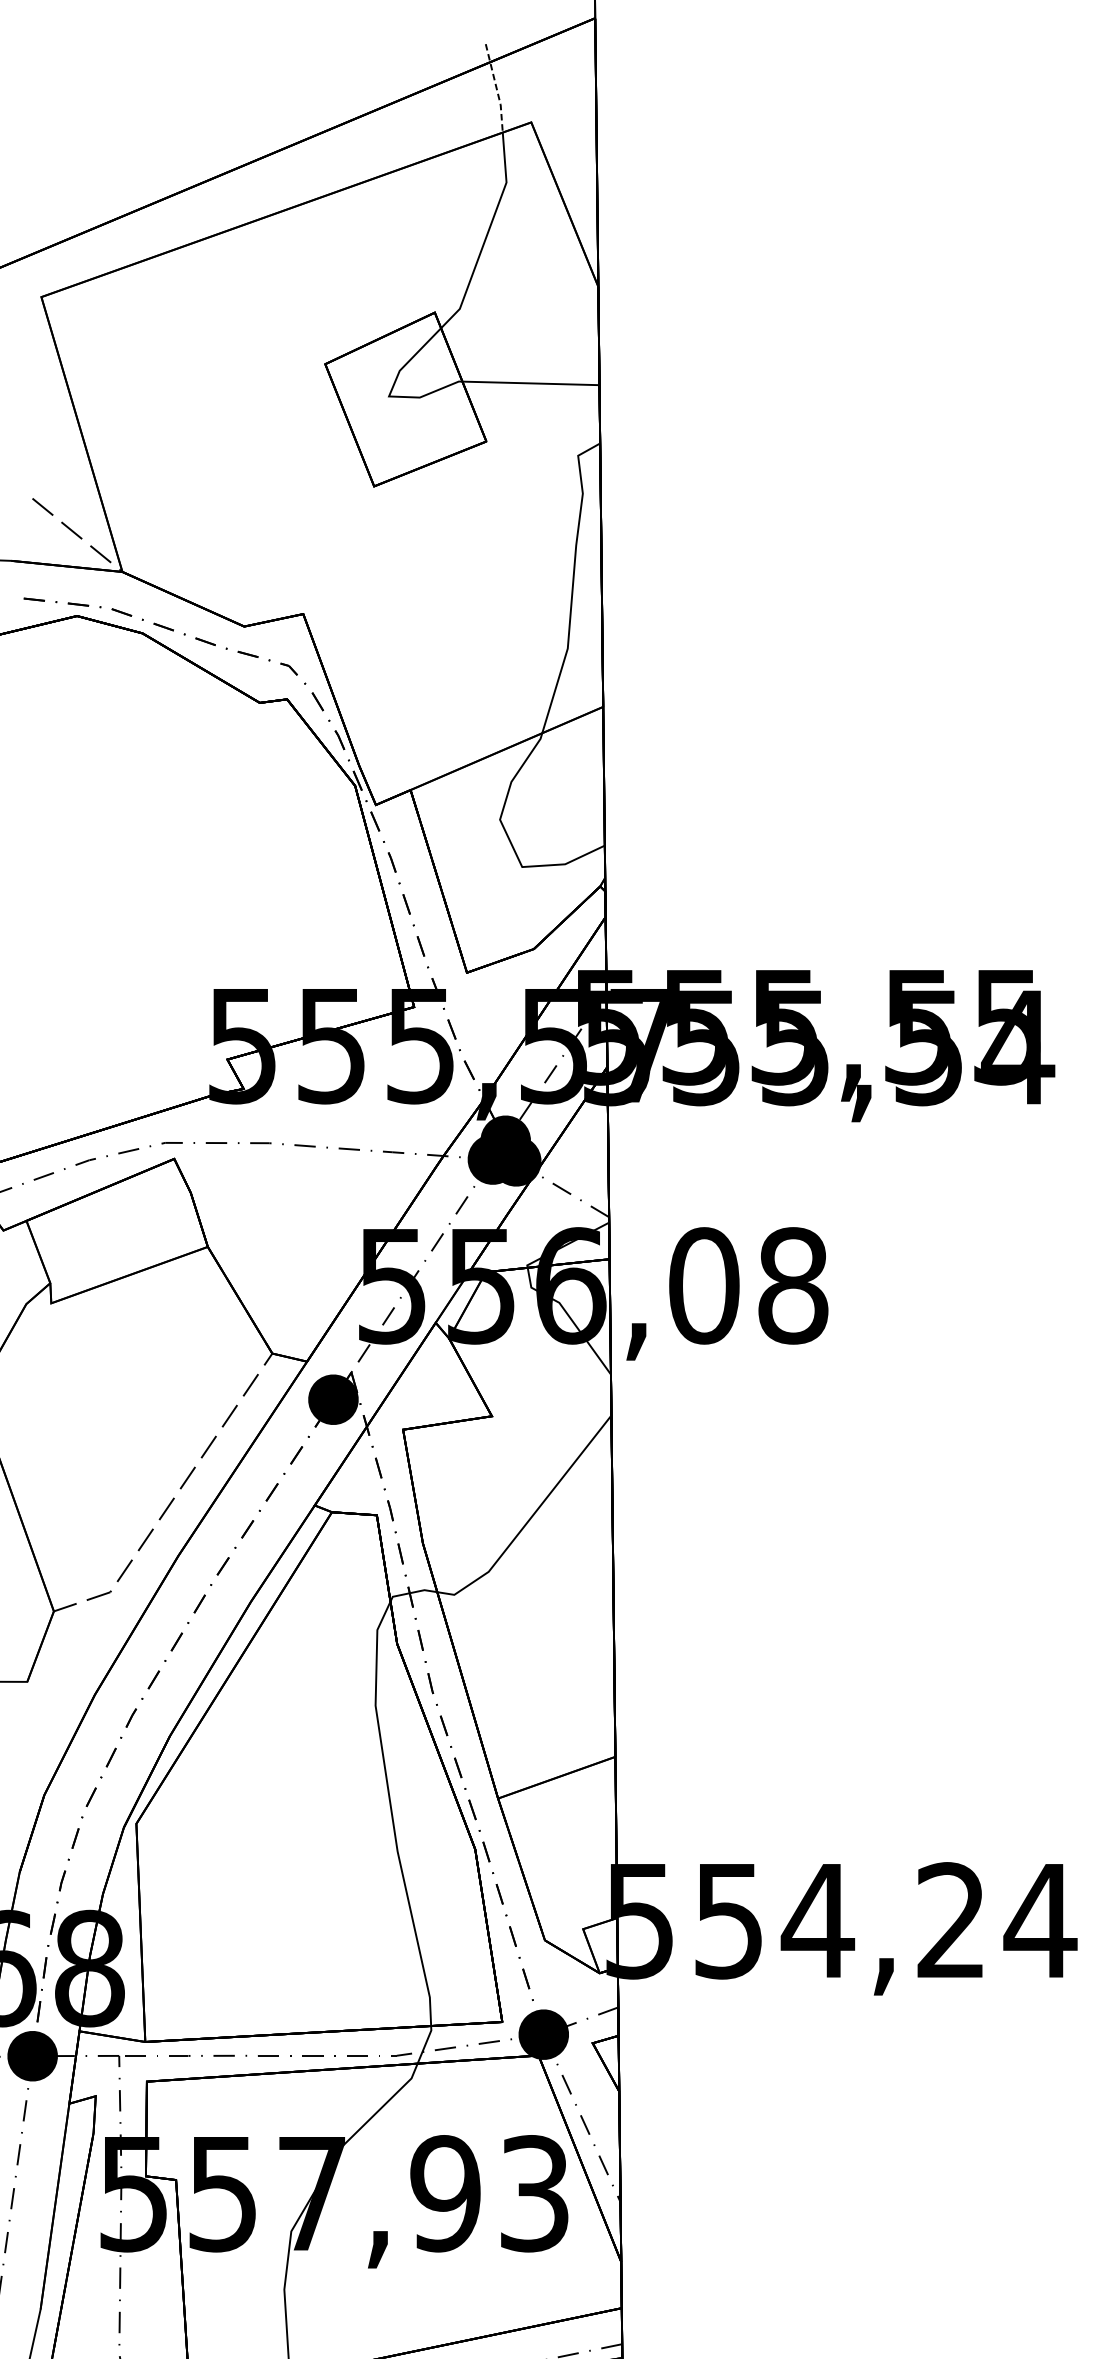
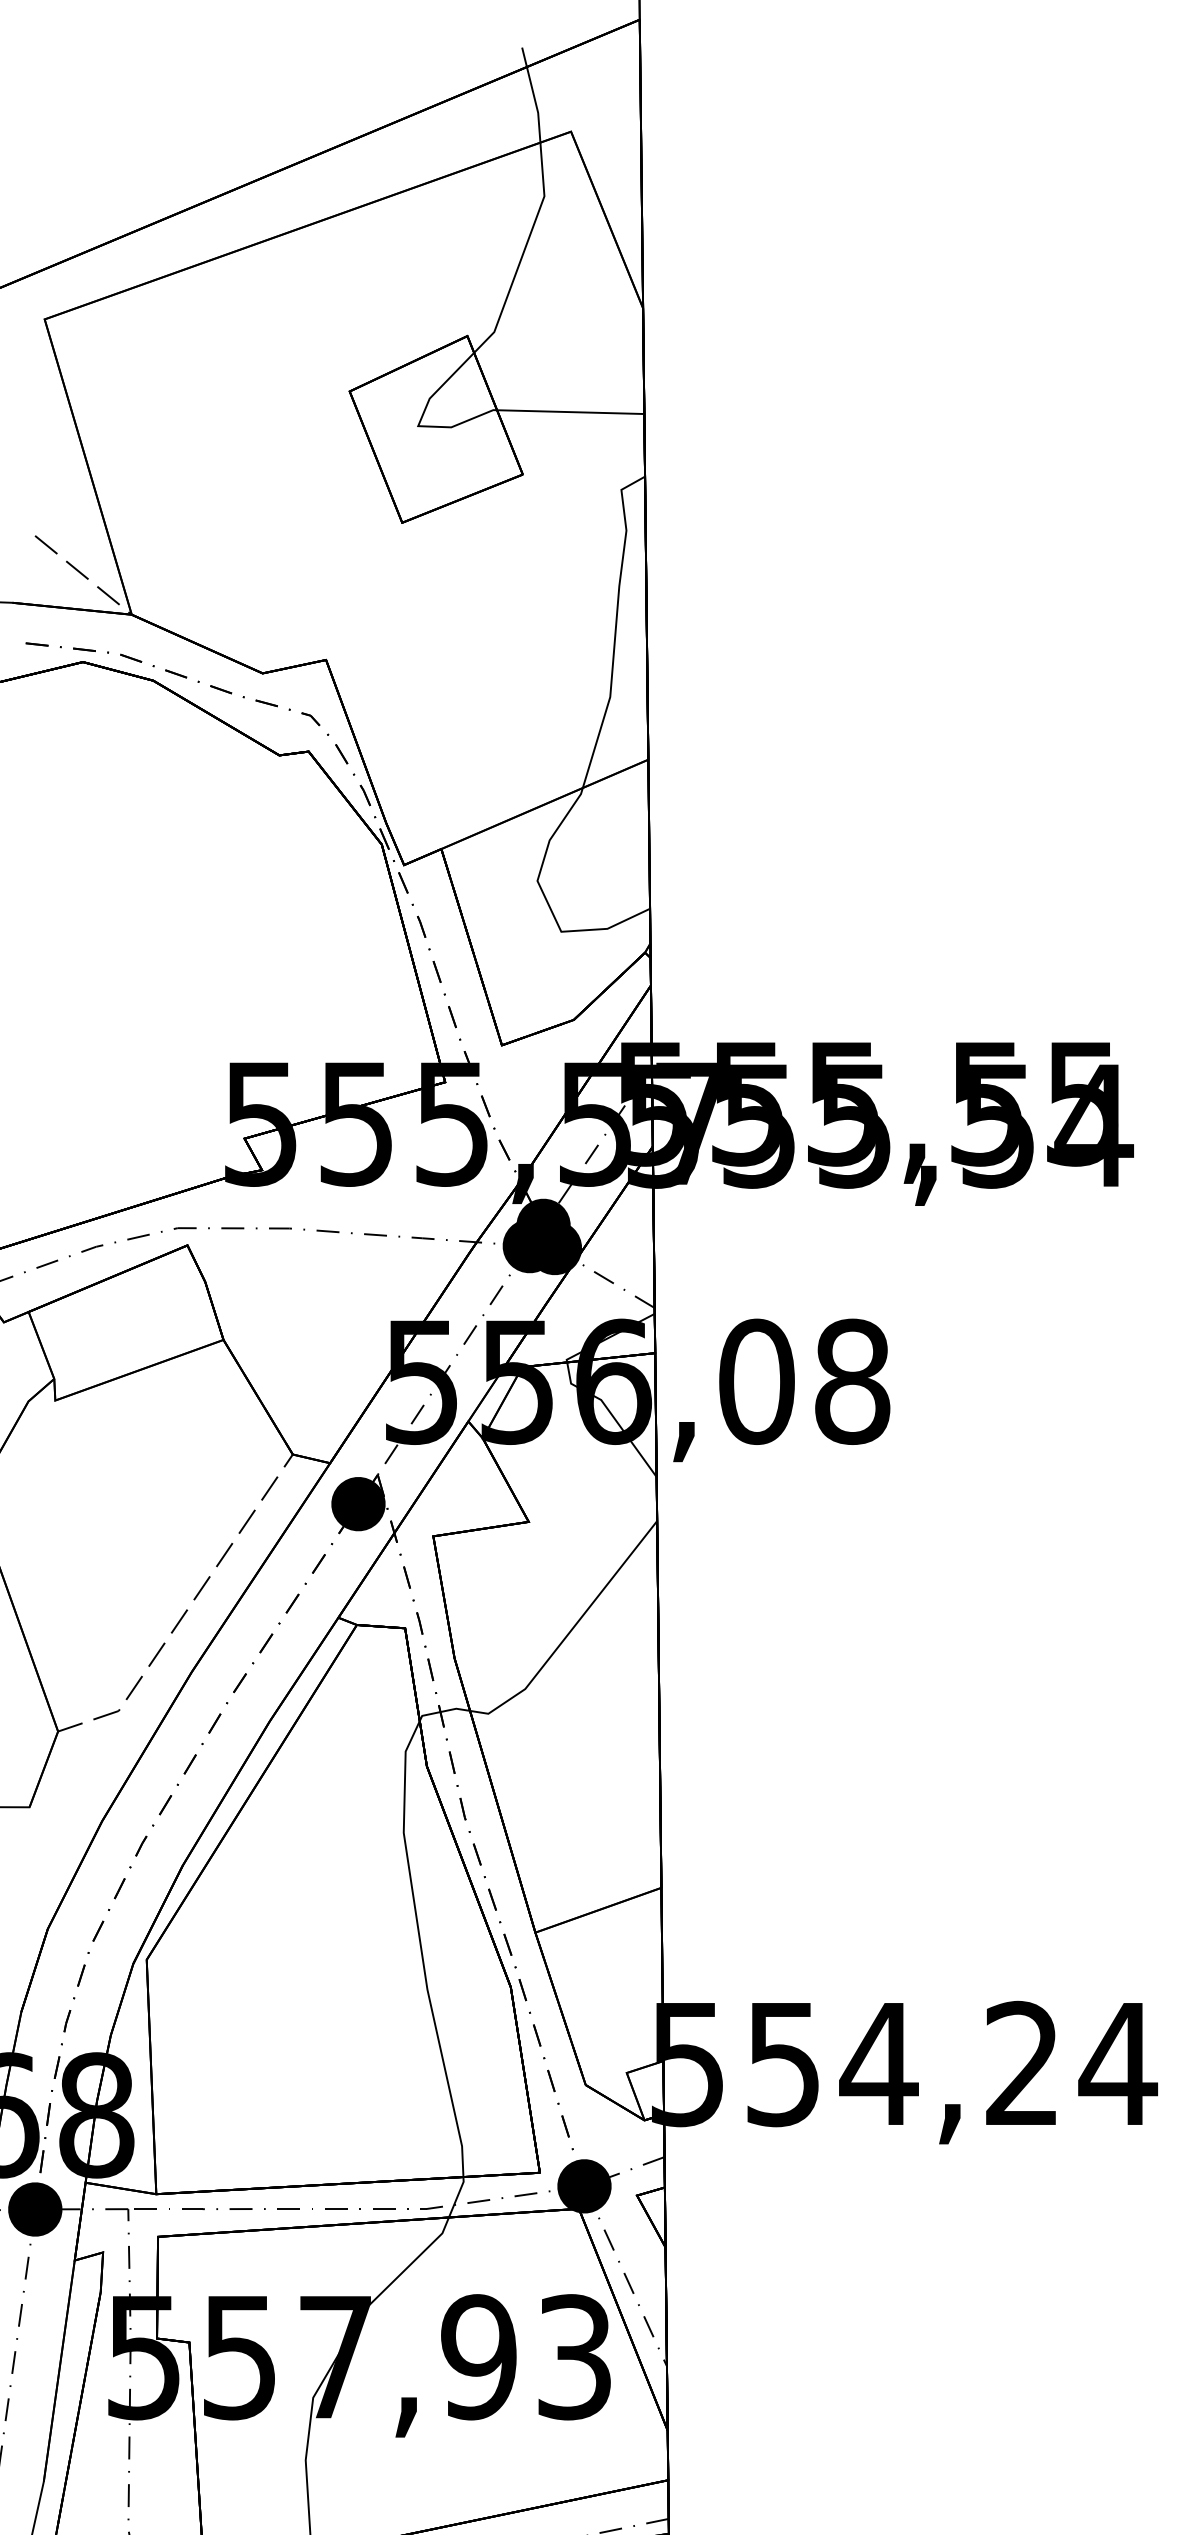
line: (496, 88) -> (533, 95), dashed -> solid

